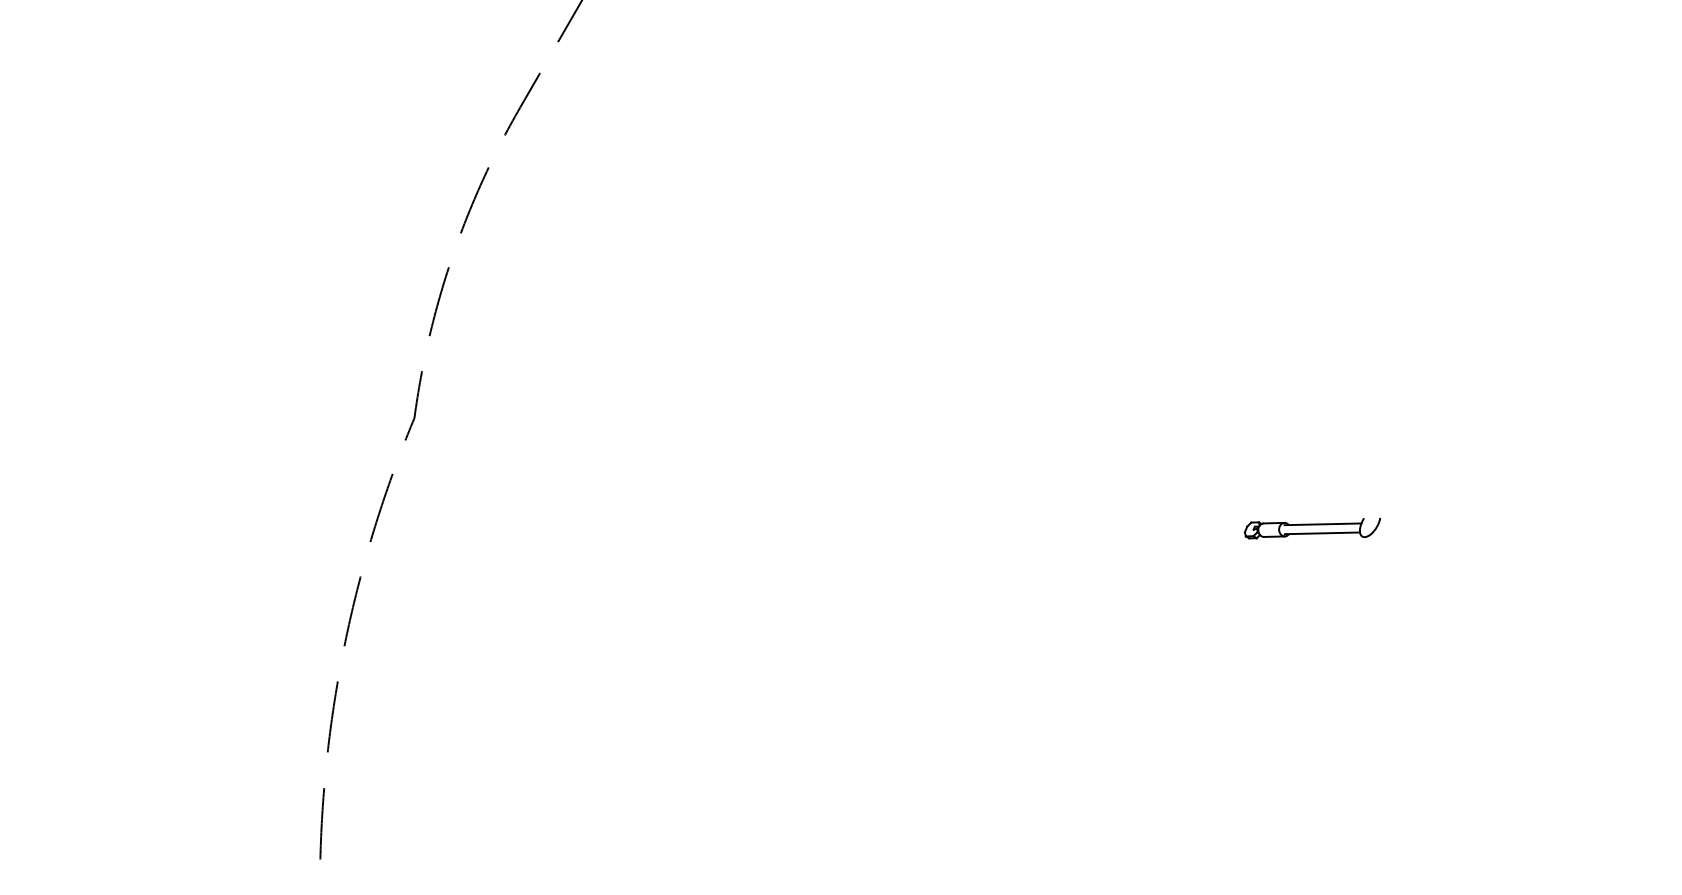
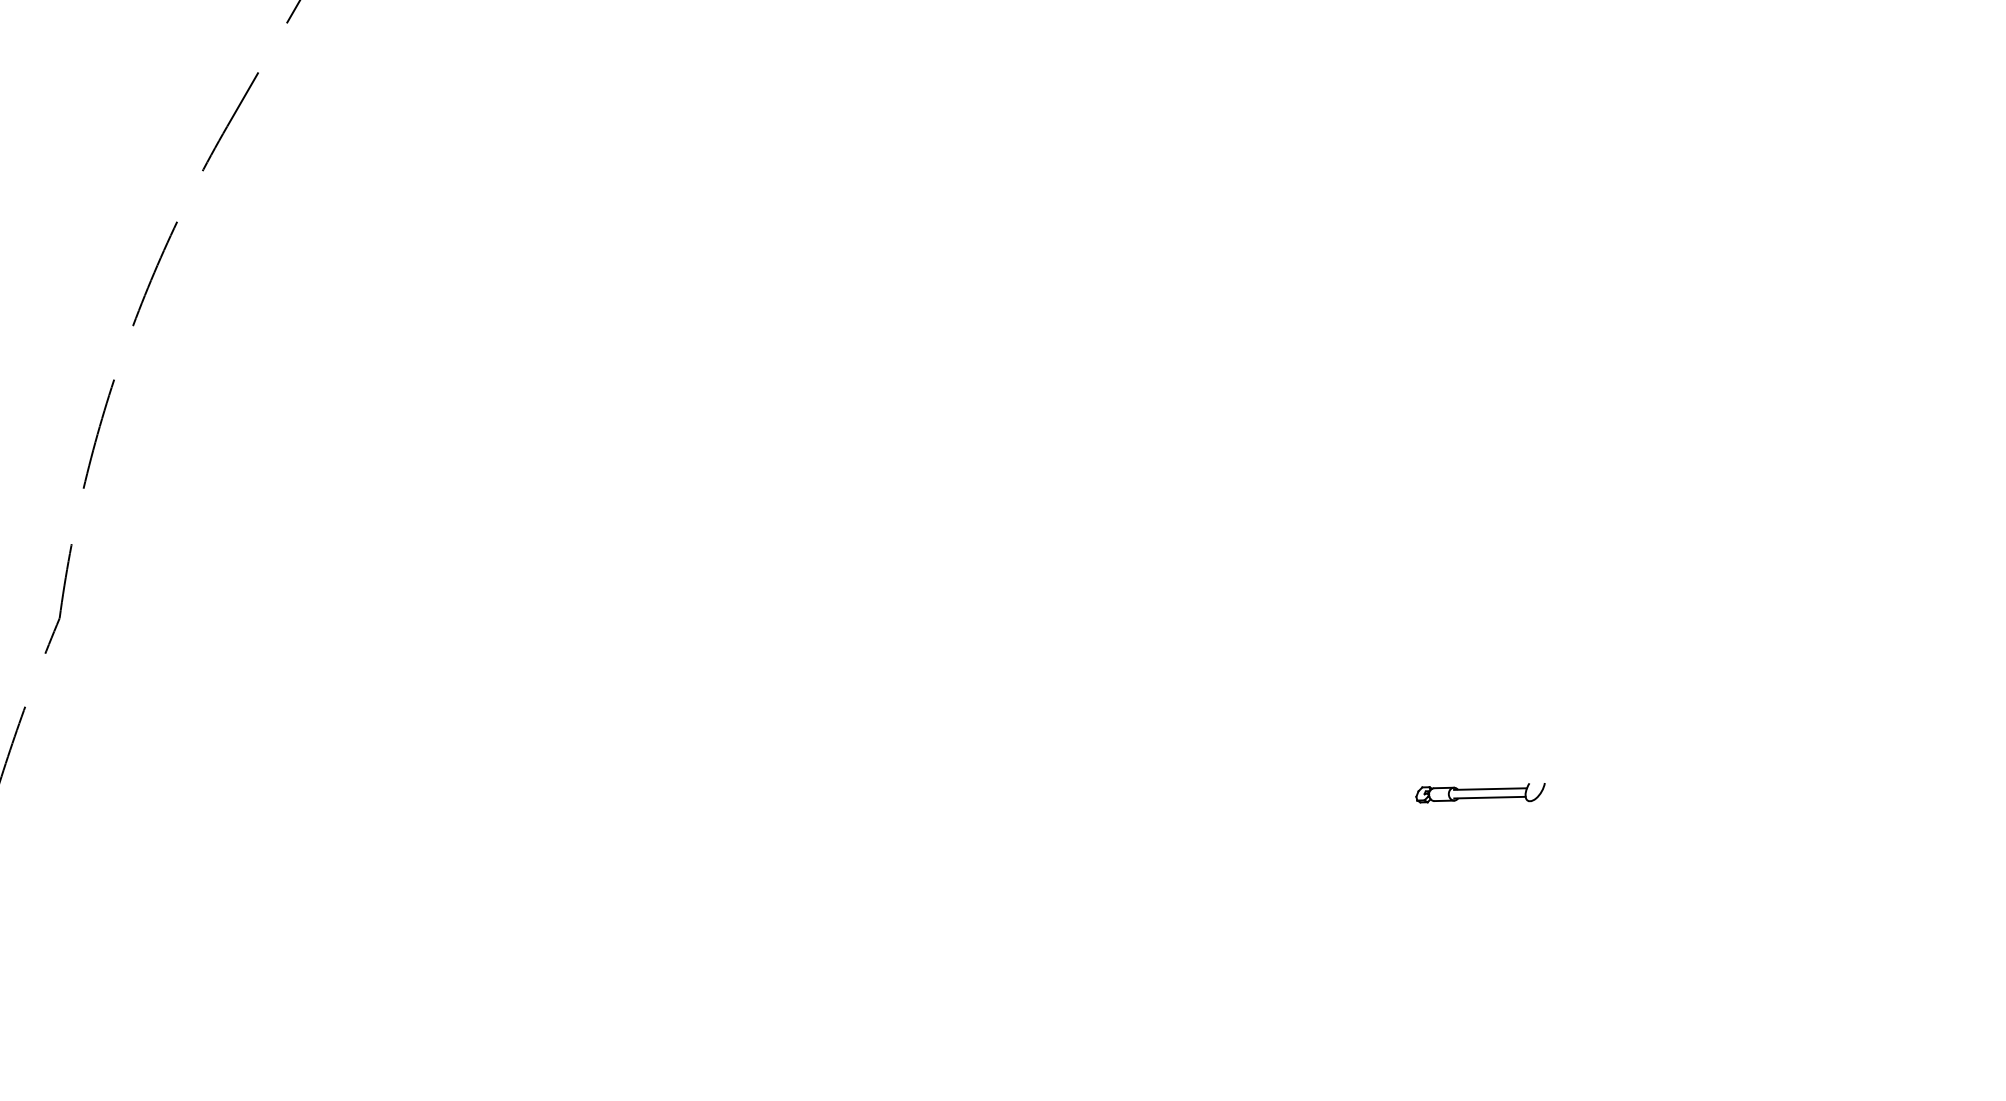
part: (1312, 528) -> (1480, 793), size x0.6

